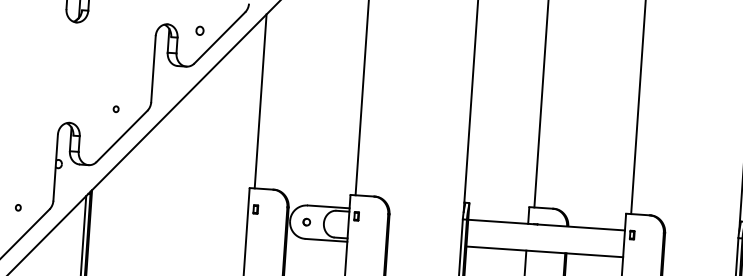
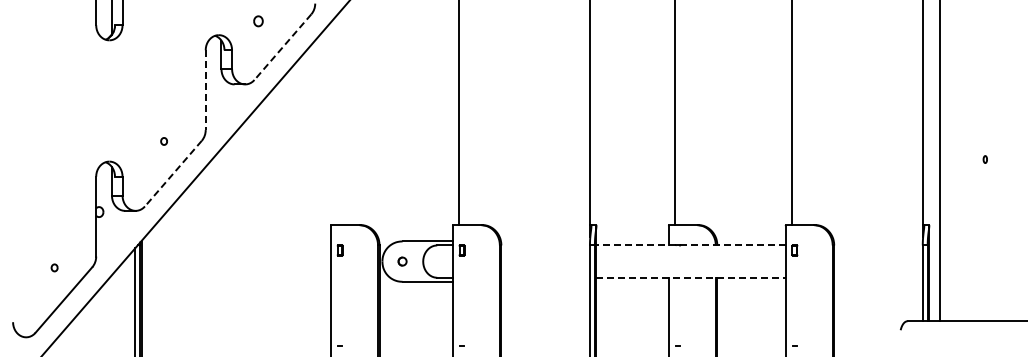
part: (199, 31) -> (258, 21), moved
line: (219, 38) -> (282, 47), solid -> dashed
line: (153, 69) -> (205, 90), solid -> dashed
line: (260, 101) -> (337, 120), removed
line: (122, 136) -> (173, 173), solid -> dashed
line: (546, 225) -> (691, 245), solid -> dashed
line: (545, 251) -> (691, 277), solid -> dashed

